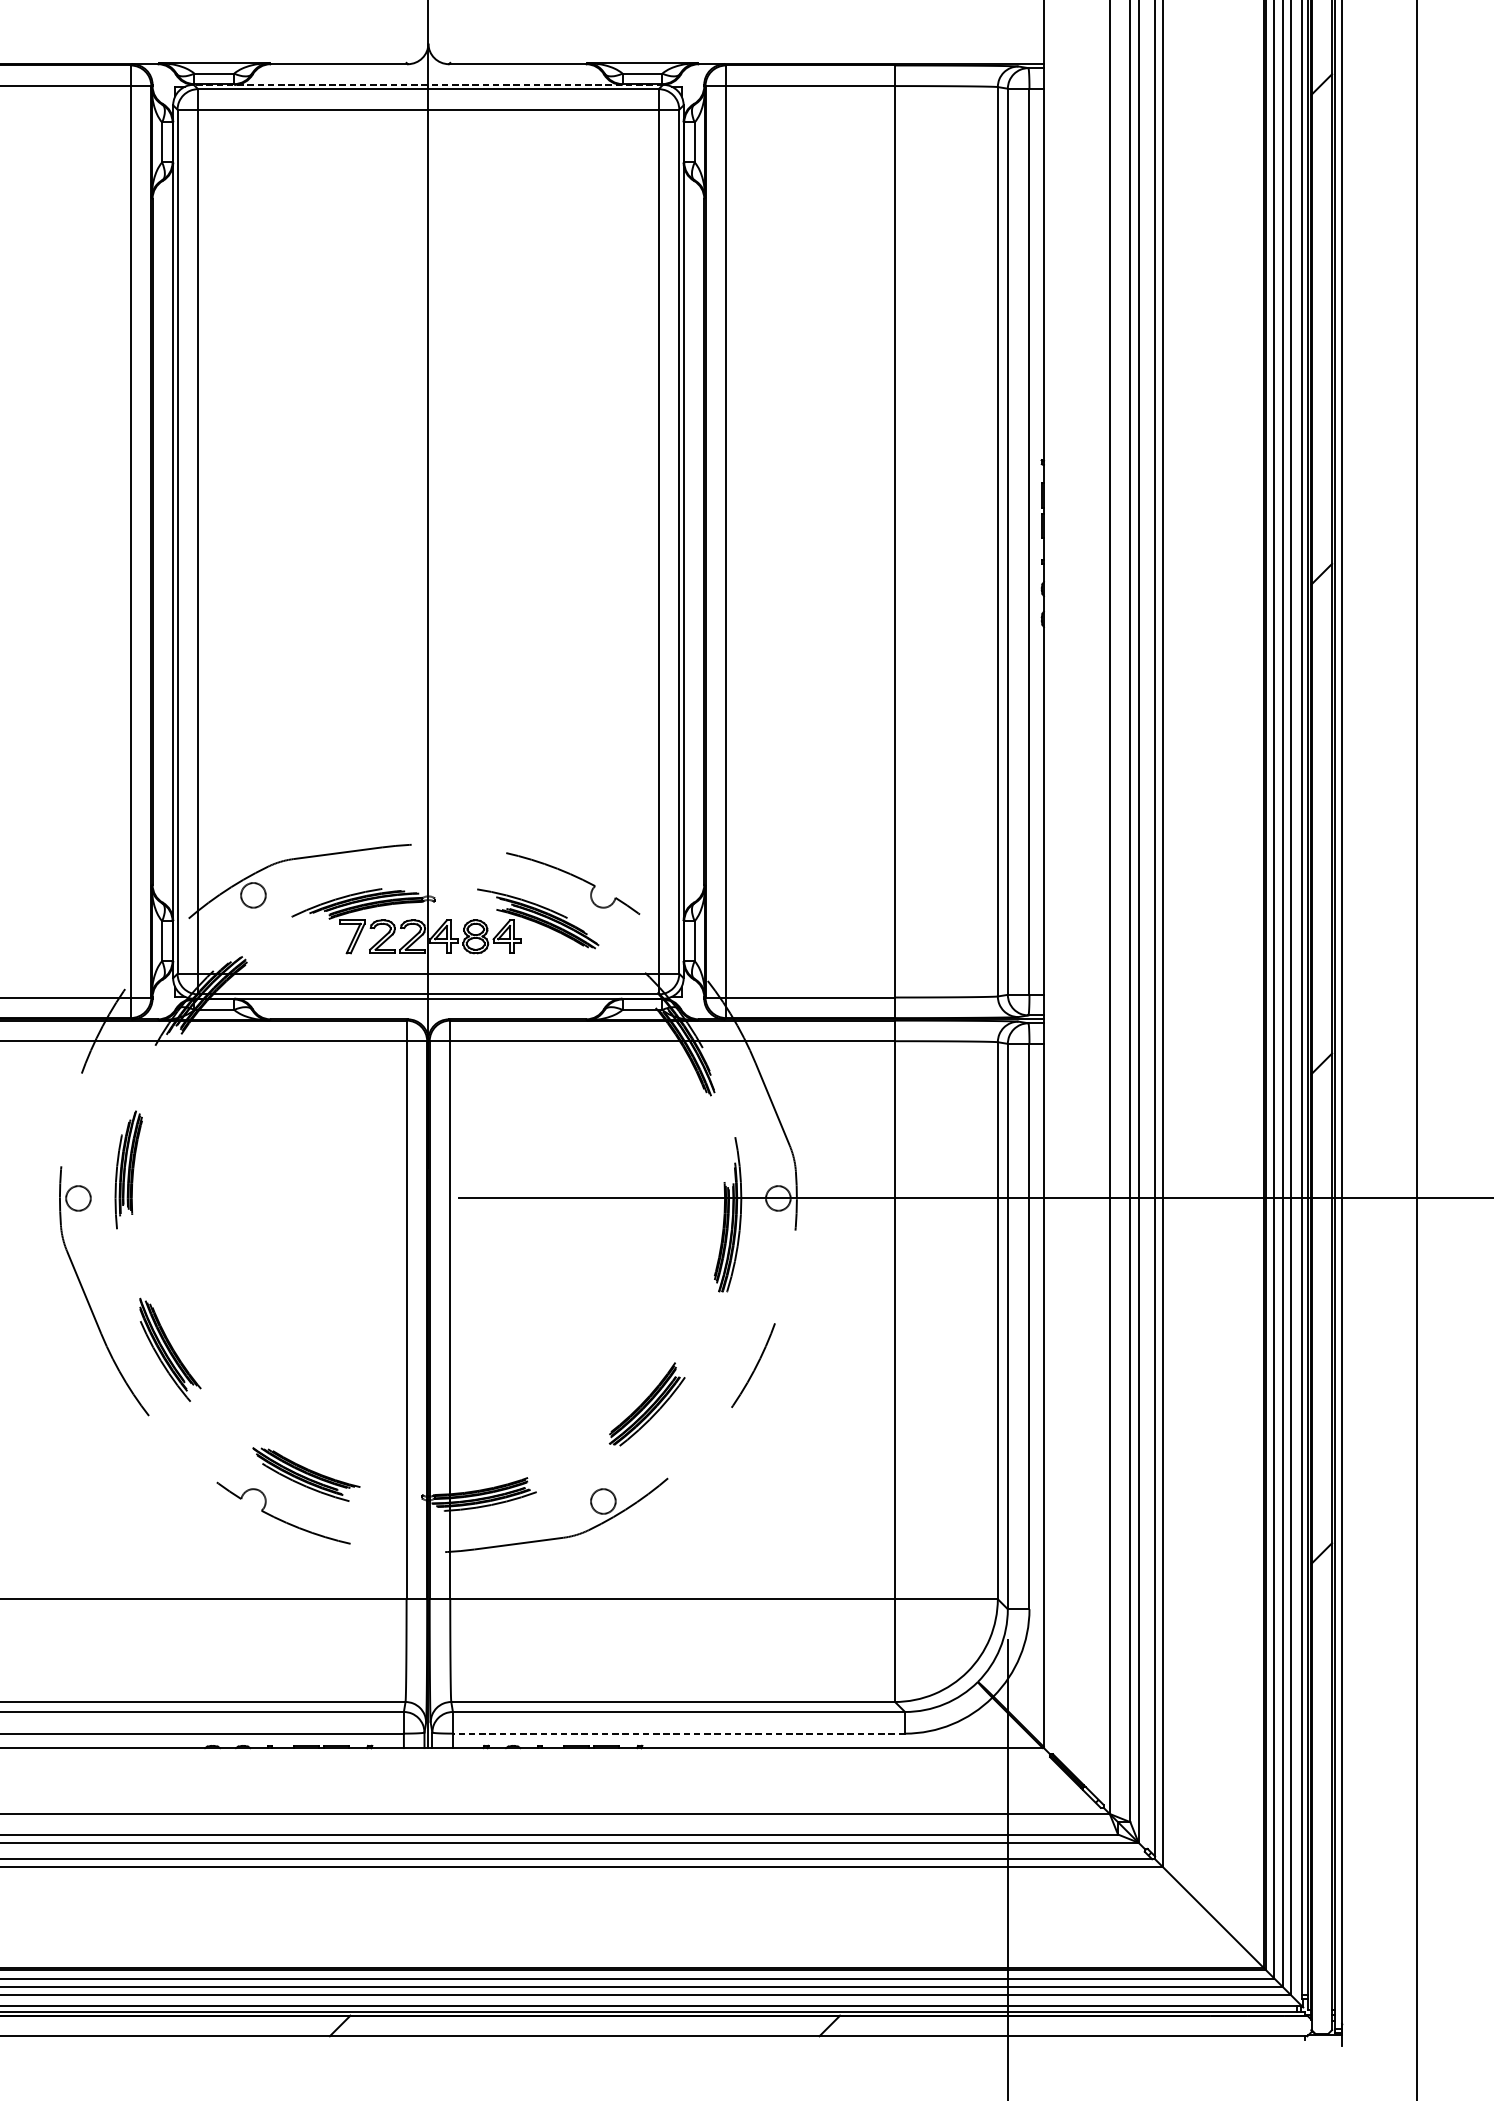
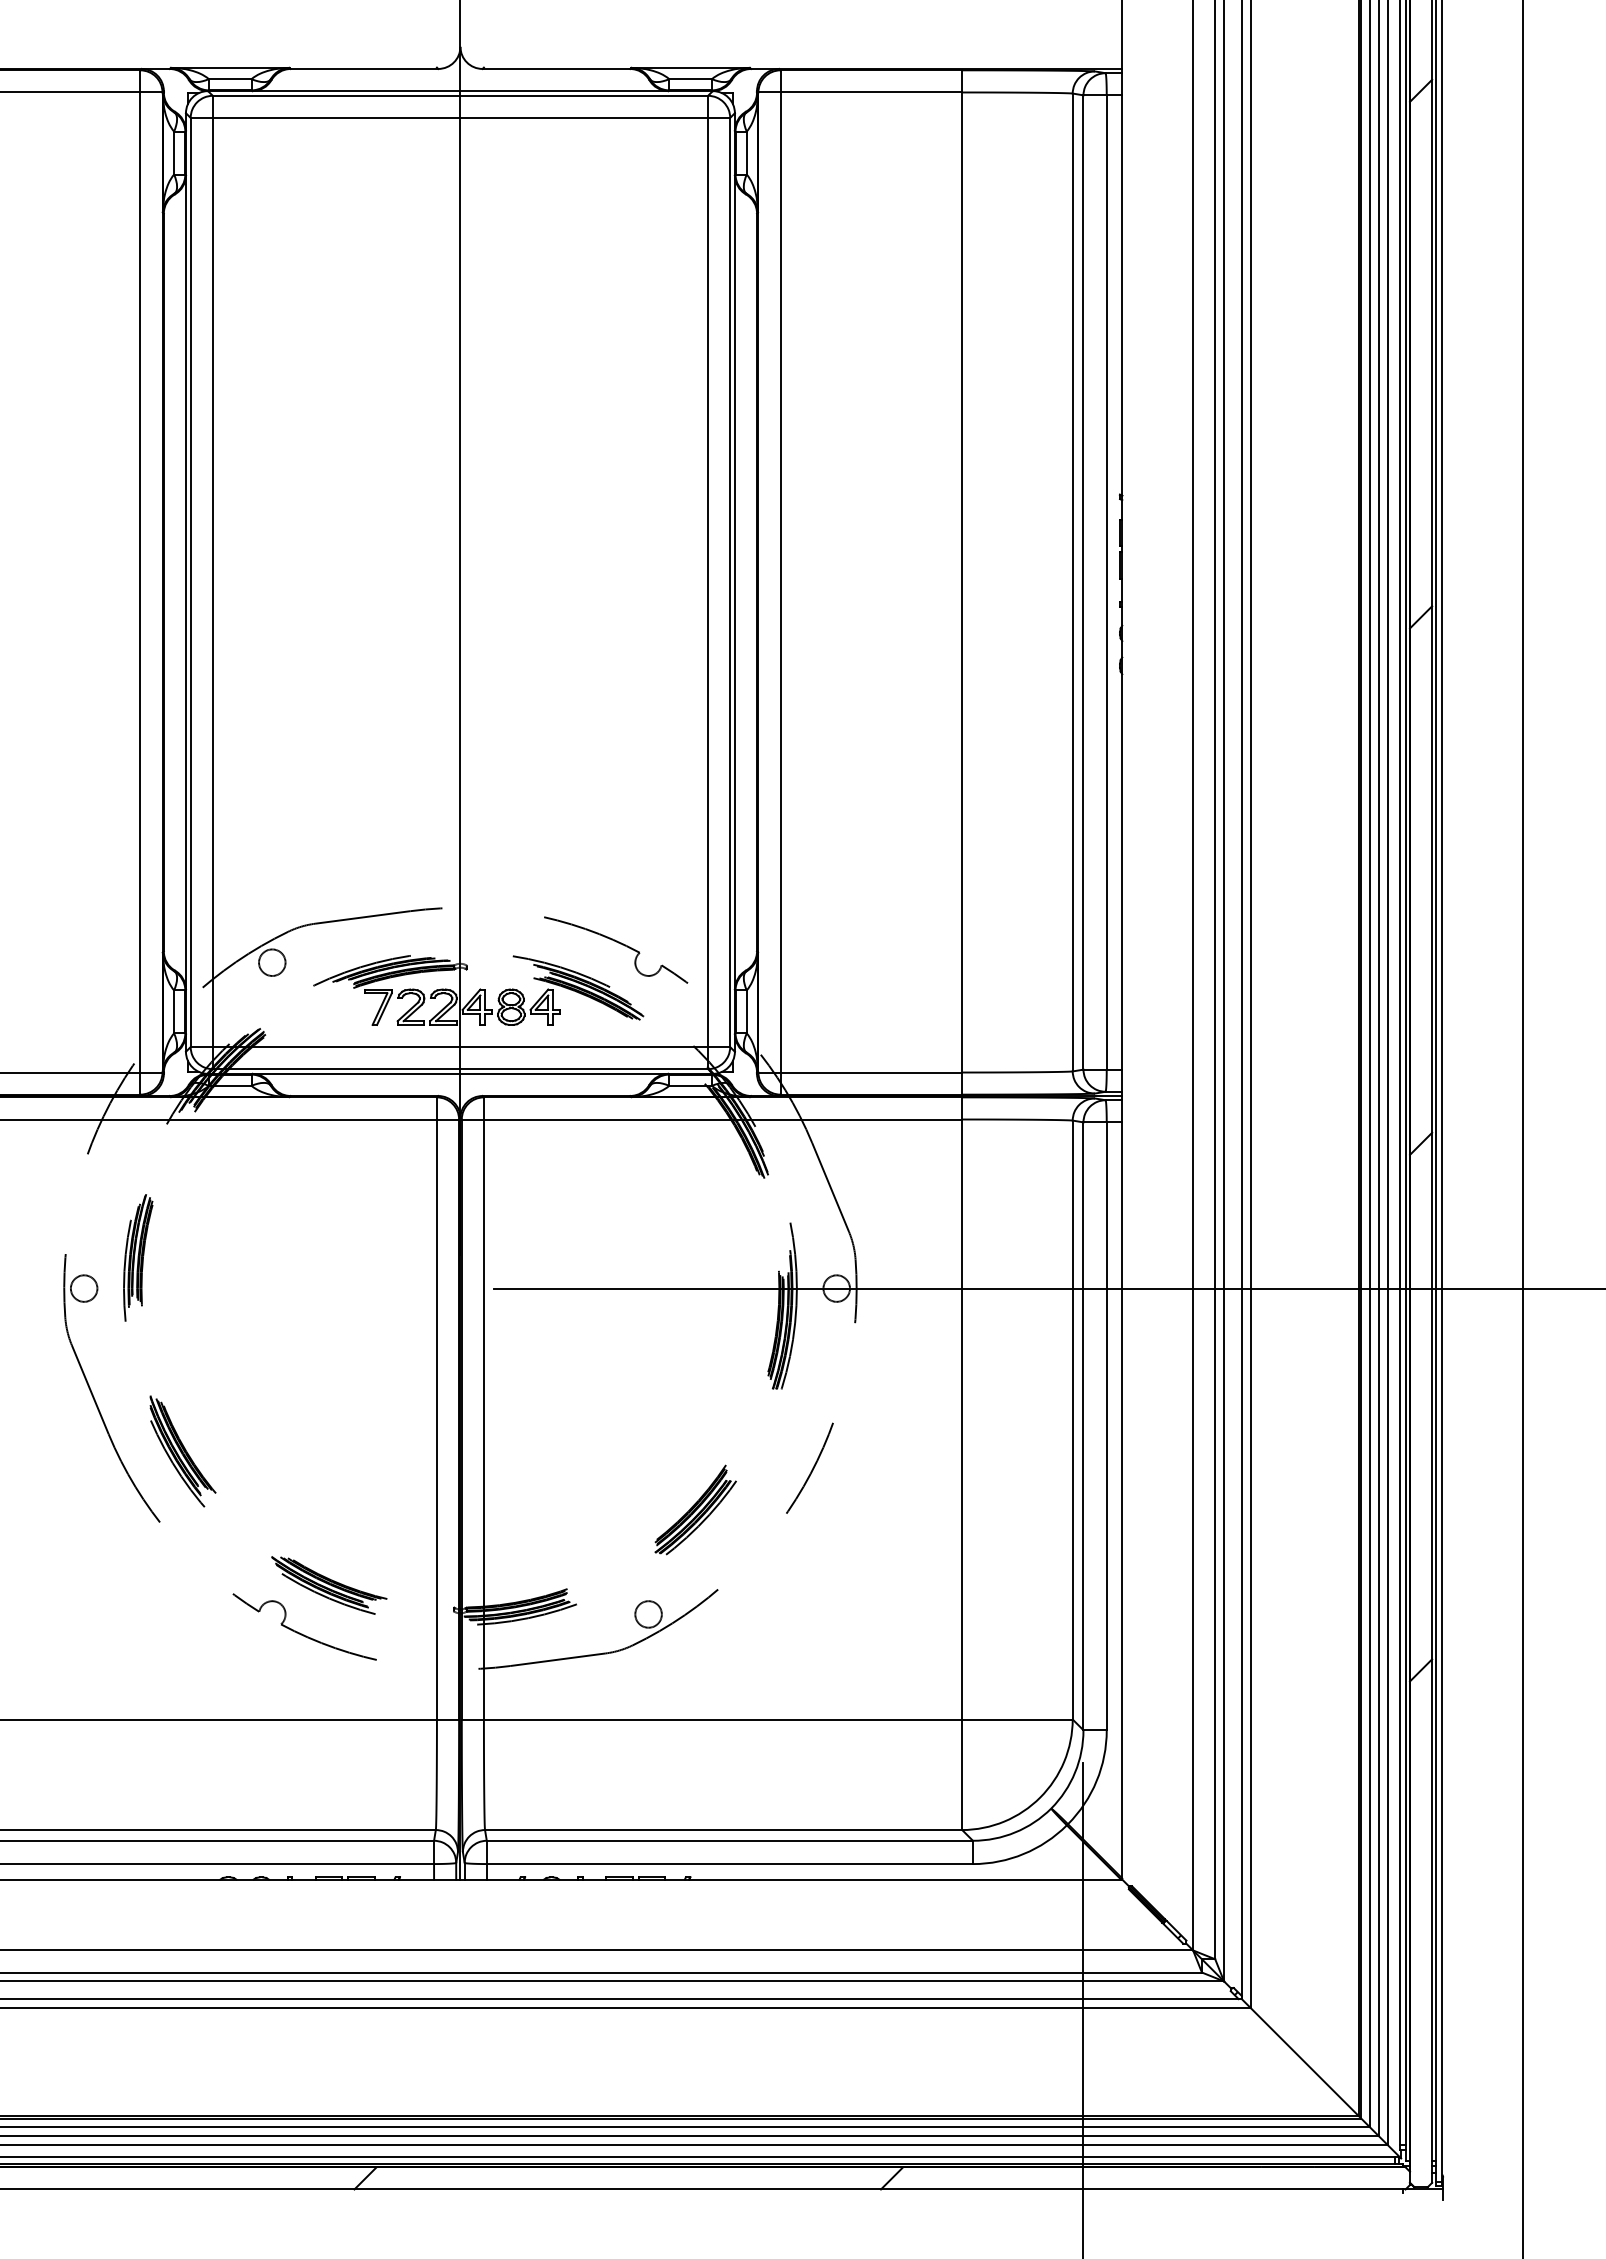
line: (427, 85) -> (459, 91), dashed -> solid
line: (678, 1734) -> (729, 1864), dashed -> solid

